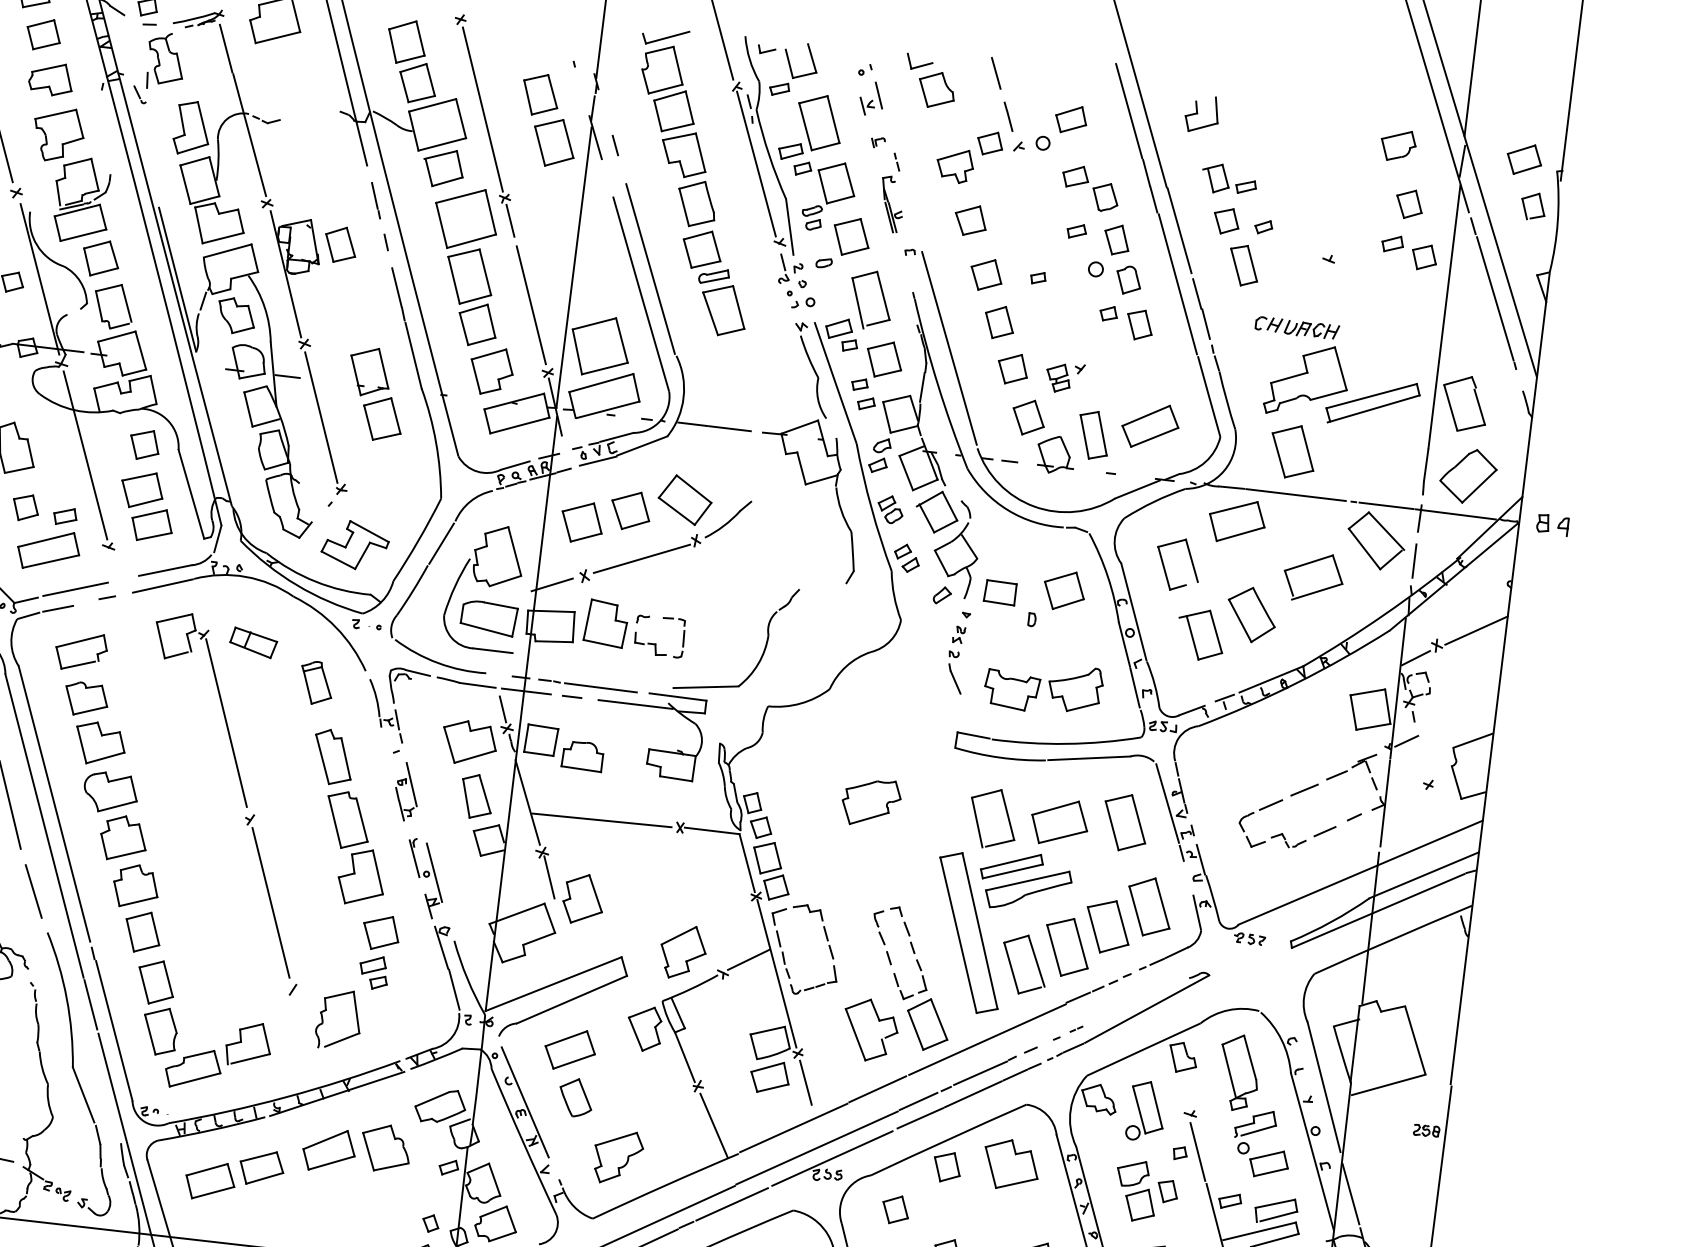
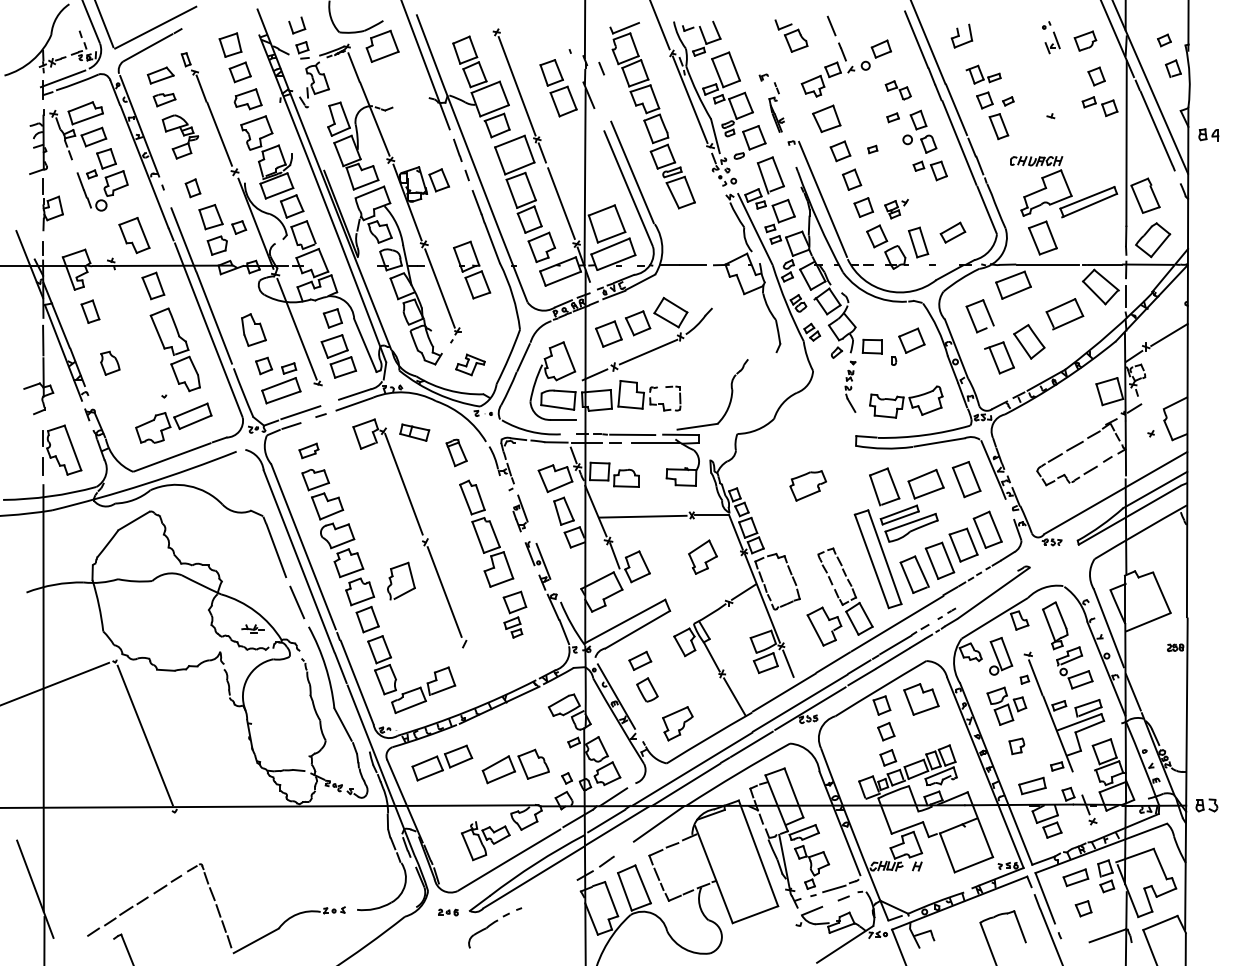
part: (870, 89) -> (1051, 37), moved
line: (615, 145) -> (601, 68), moved
part: (1524, 159) -> (1164, 40), size x0.6
part: (1090, 188) -> (898, 90), size x0.7
part: (970, 219) -> (826, 118), size x1.4
part: (1149, 425) -> (952, 232), size x0.7
part: (1552, 523) -> (1208, 134), moved
part: (355, 544) -> (470, 364), size x0.7
part: (80, 651) -> (308, 450), size x0.6
part: (682, 951) -> (702, 556), moved
part: (327, 1010) -> (393, 576), moved
part: (568, 1049) -> (639, 660), size x0.7
part: (356, 1148) -> (515, 766), moved
part: (896, 1209) -> (886, 731), moved

